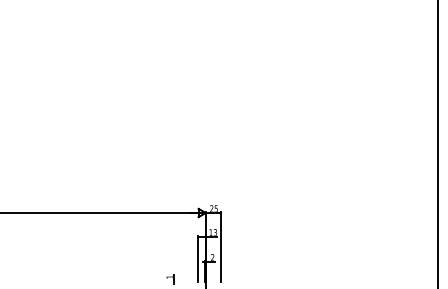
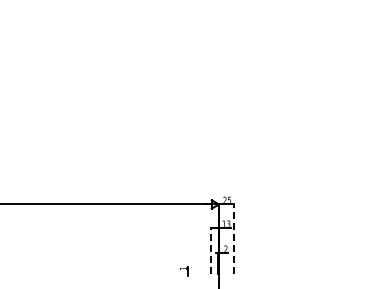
line: (220, 247) -> (233, 238), solid -> dashed
line: (198, 259) -> (211, 250), solid -> dashed

